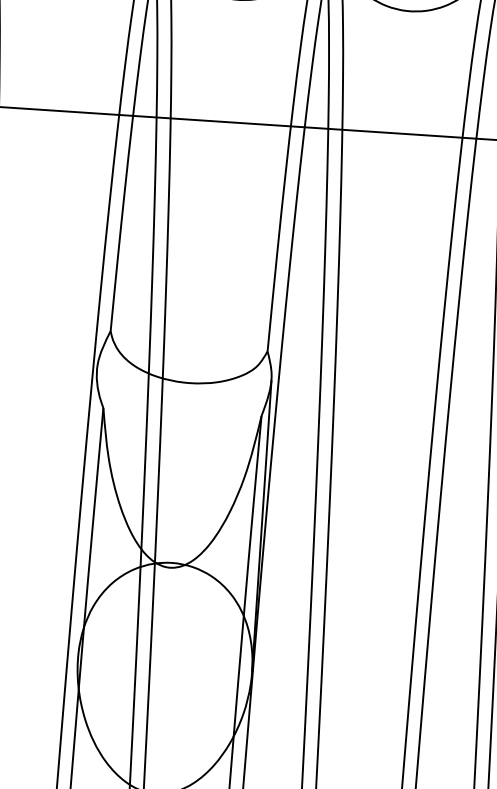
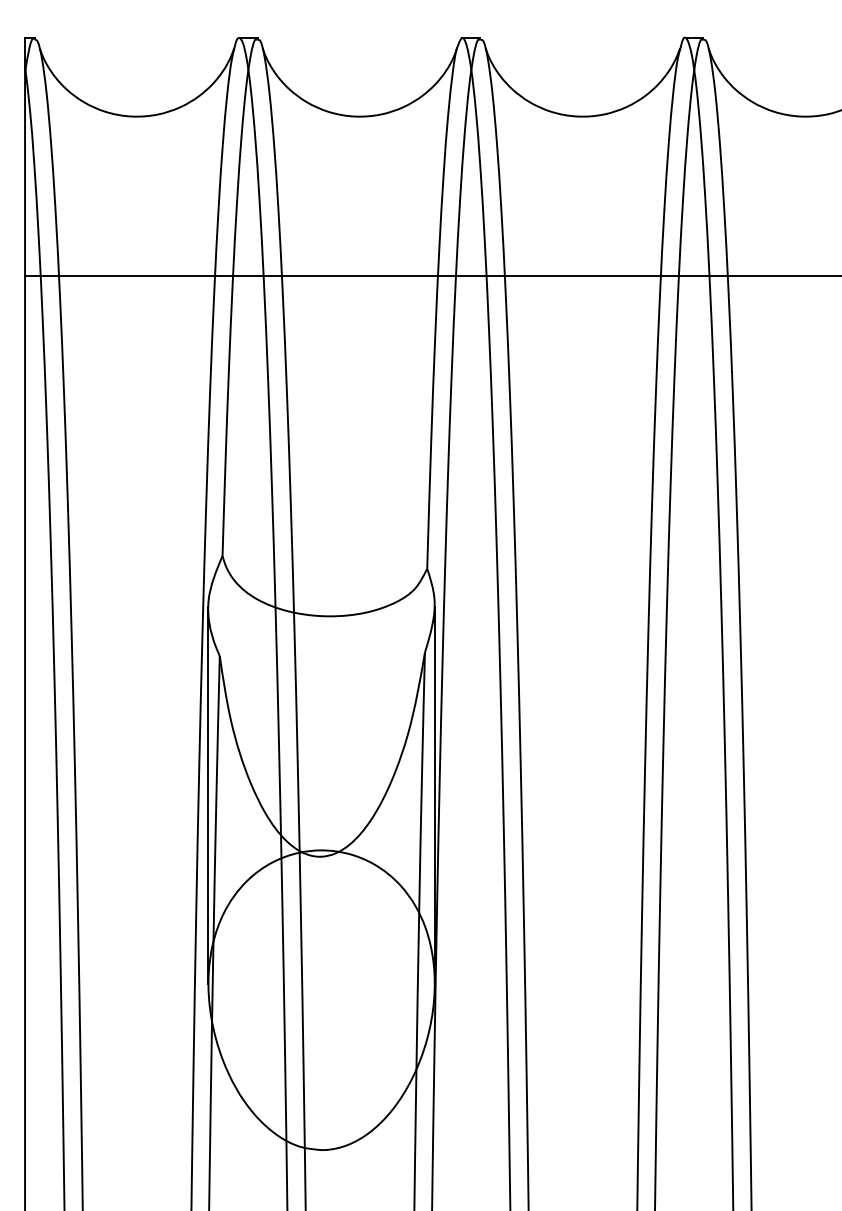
line: (87, 514) -> (208, 794), added

